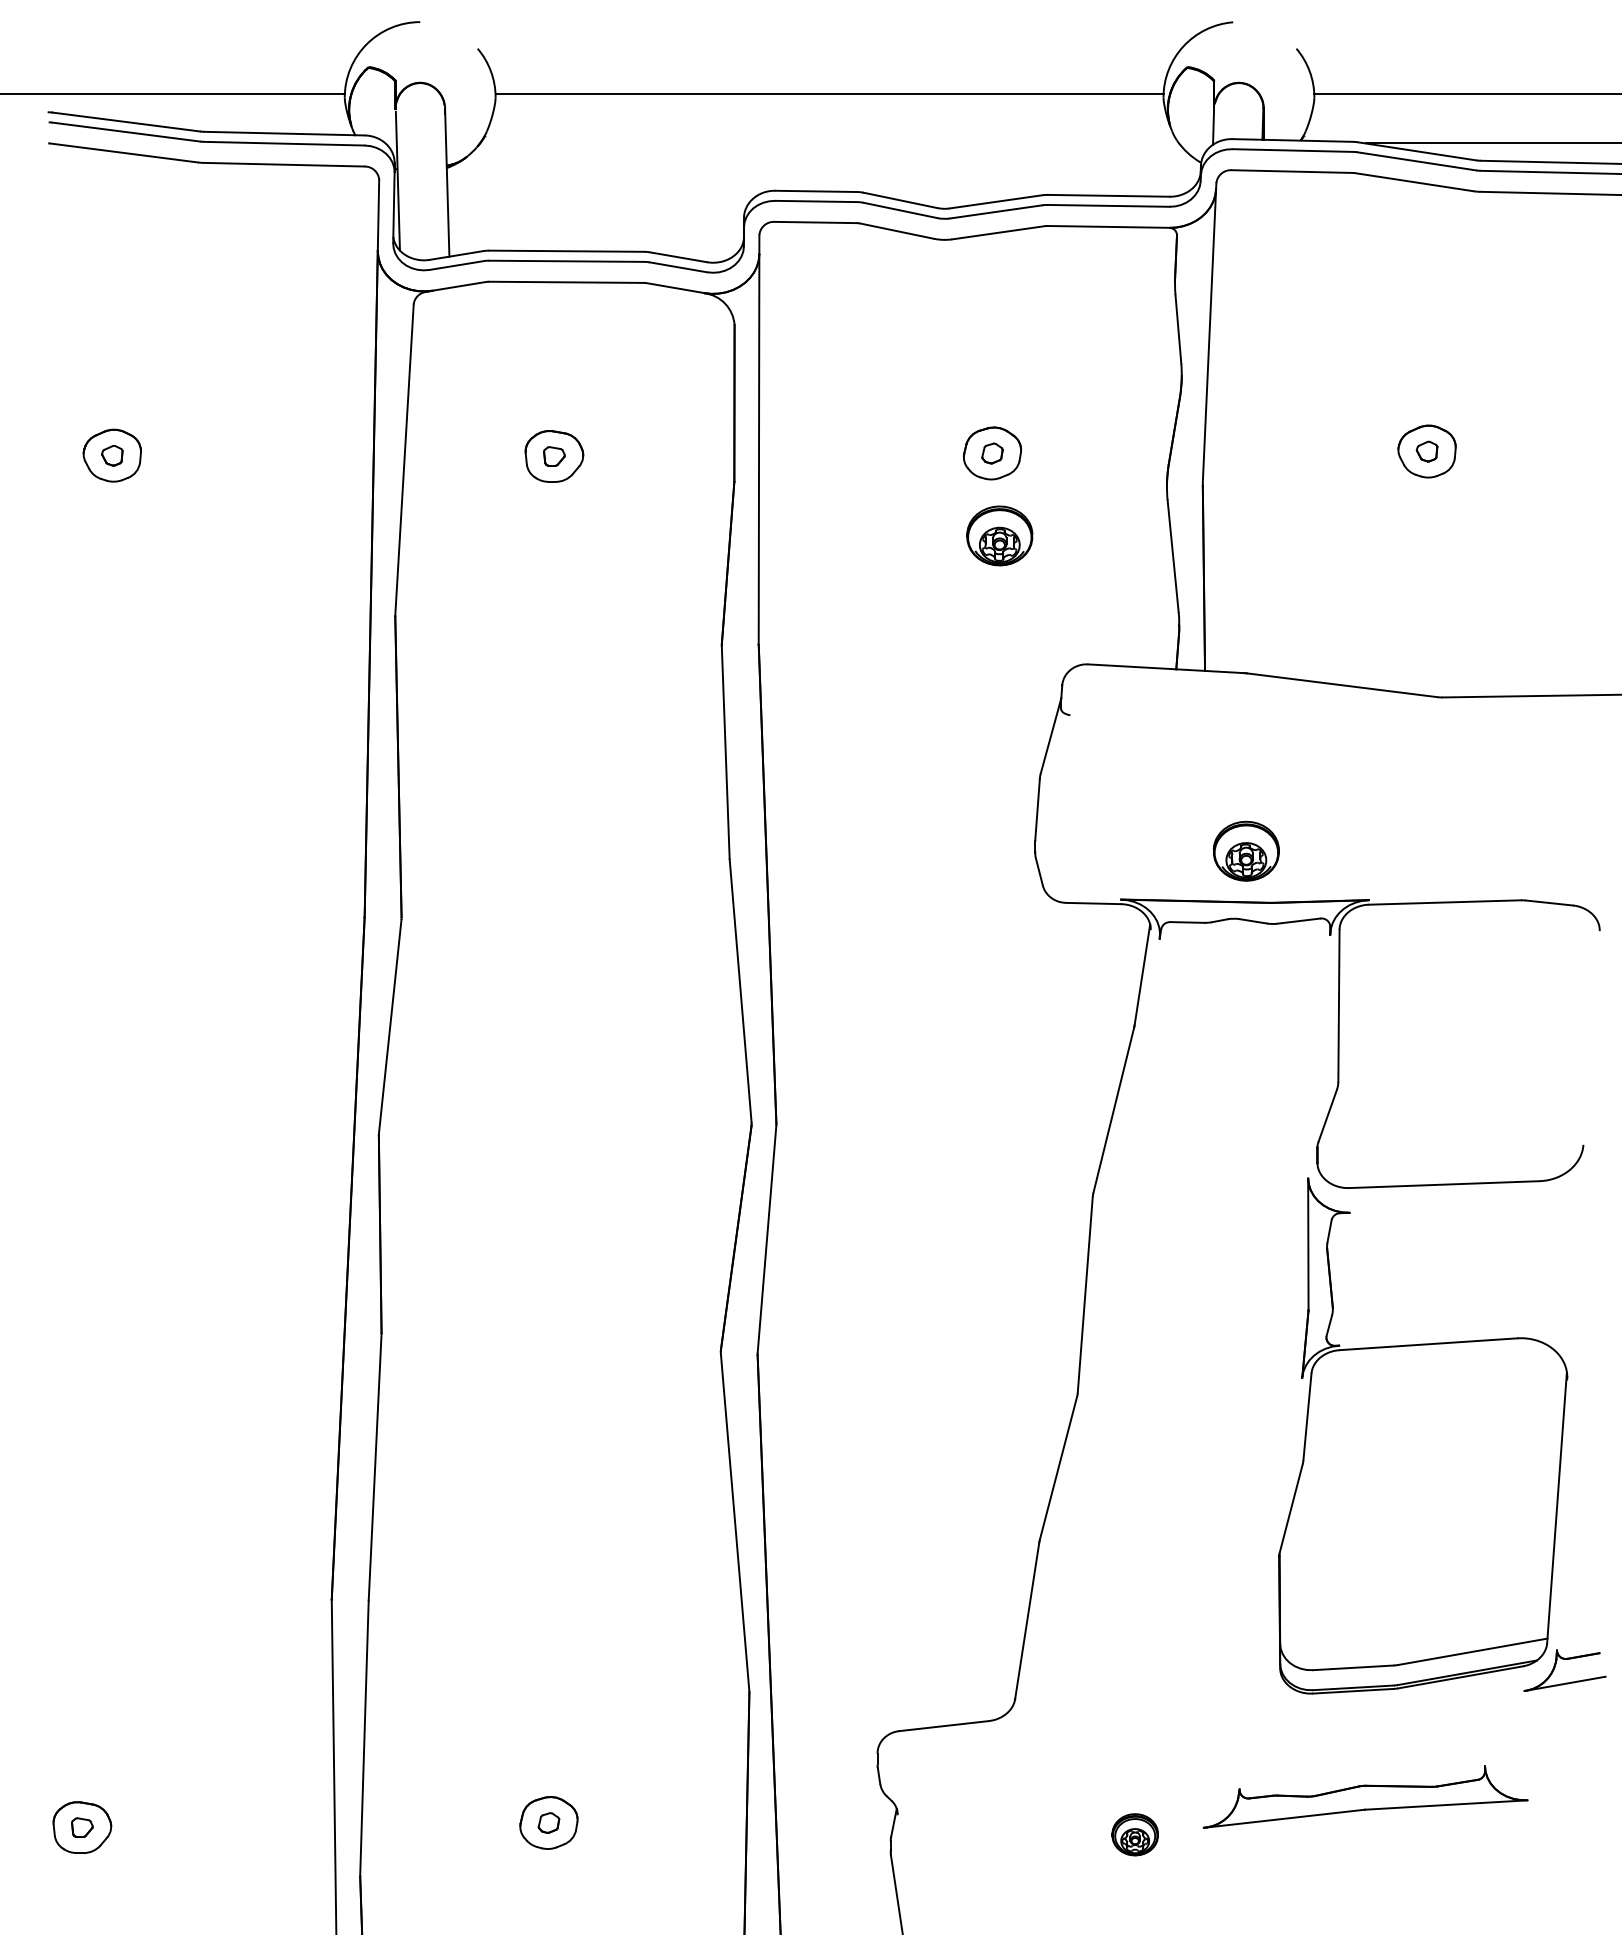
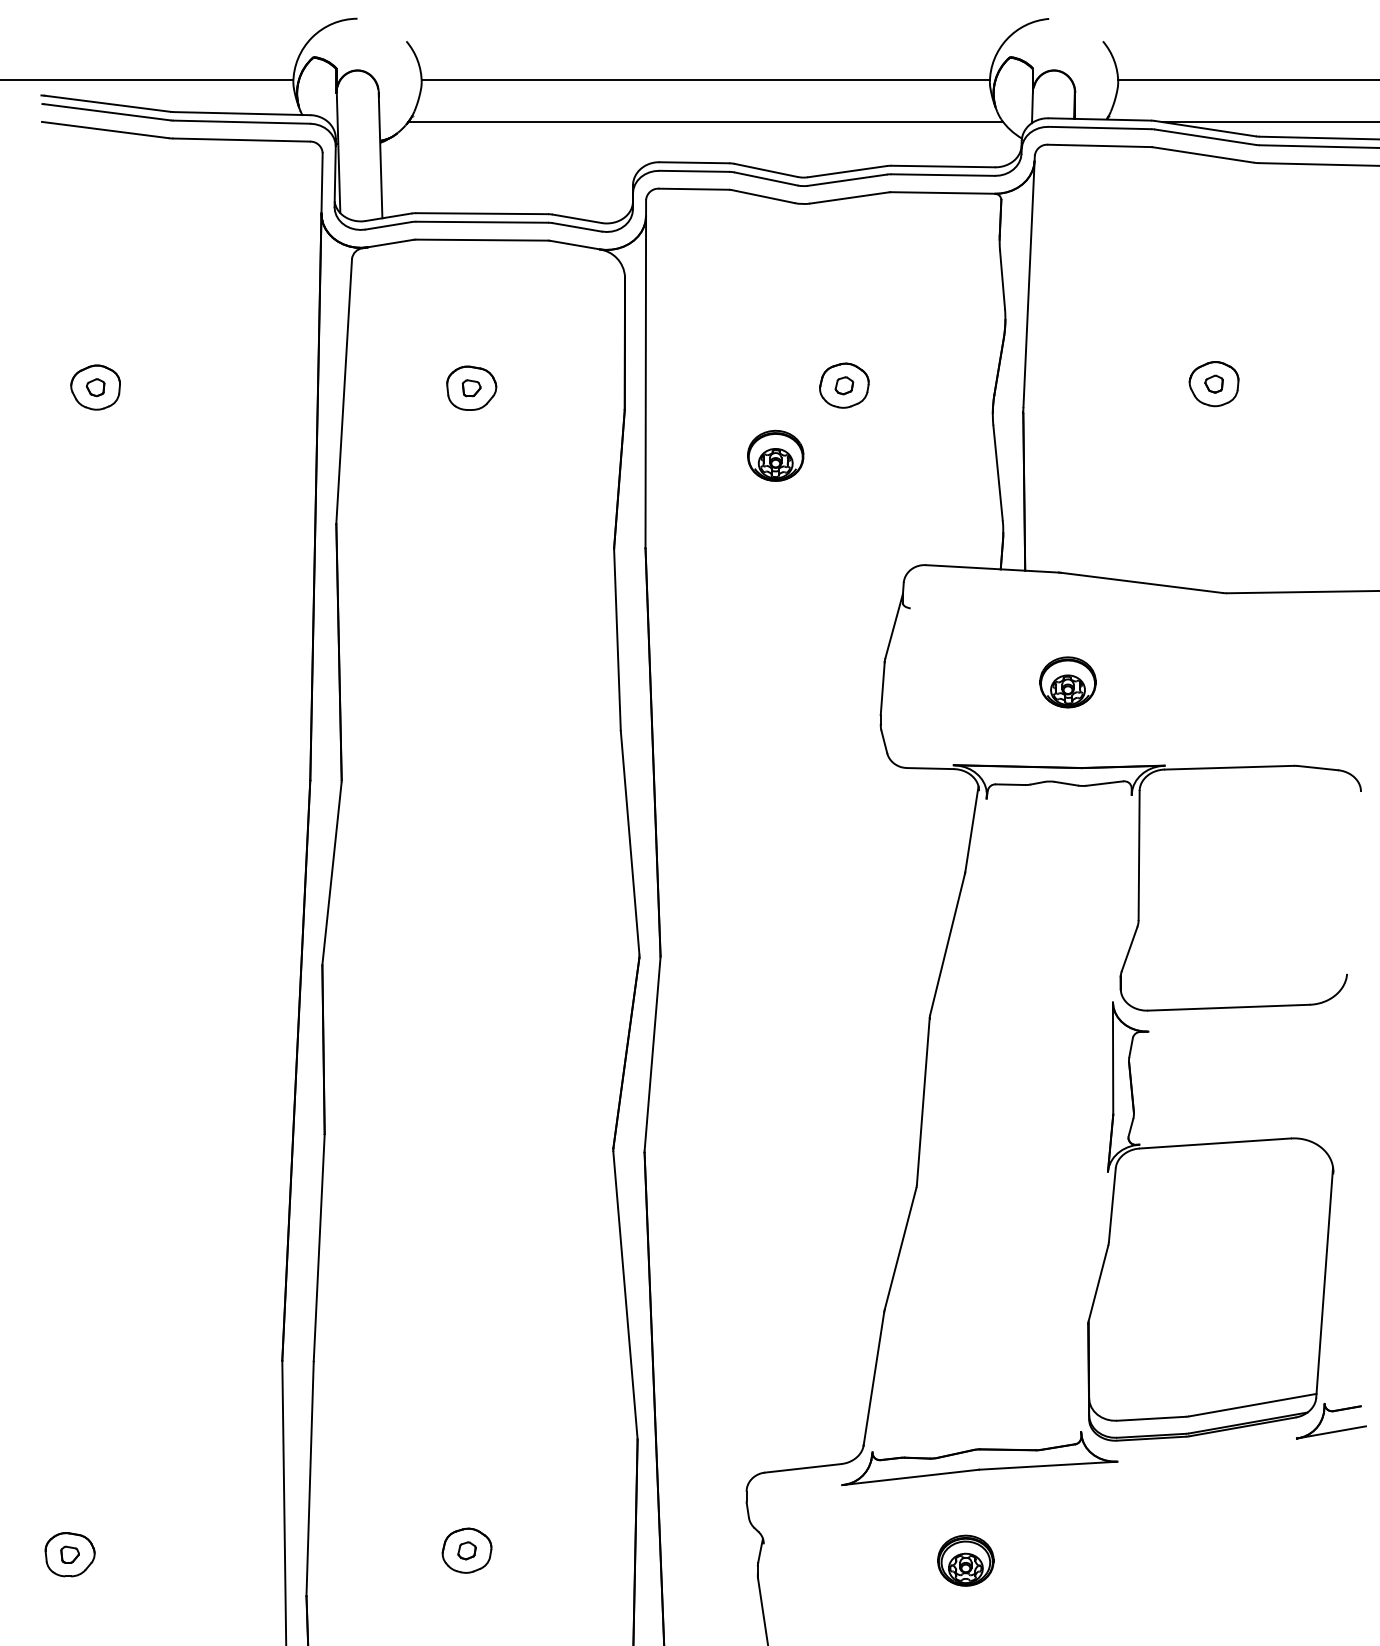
line: (829, 143) -> (705, 122), added
part: (999, 535) -> (775, 455), moved
part: (1245, 850) -> (1067, 681), moved
part: (1365, 1796) -> (979, 1458), moved
part: (1134, 1834) -> (965, 1560), size x1.43

